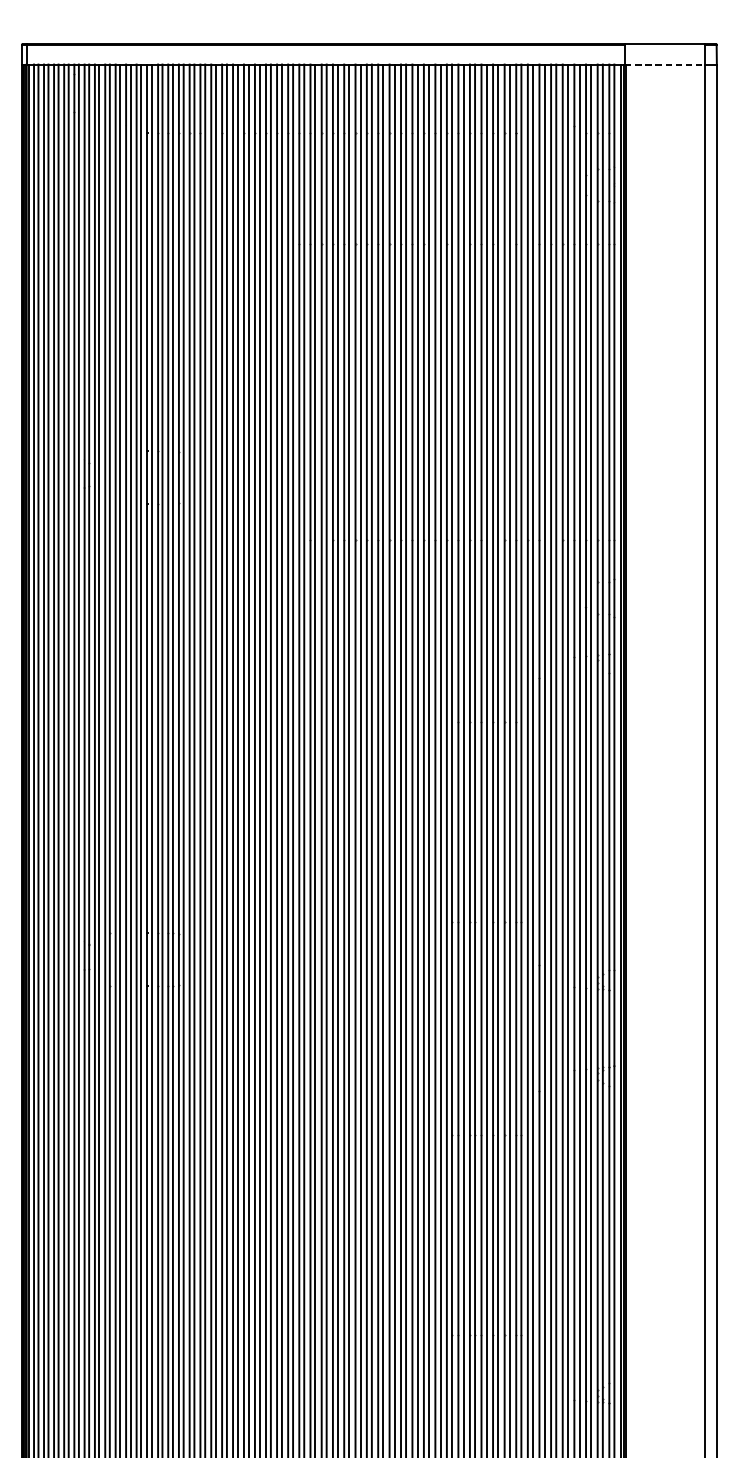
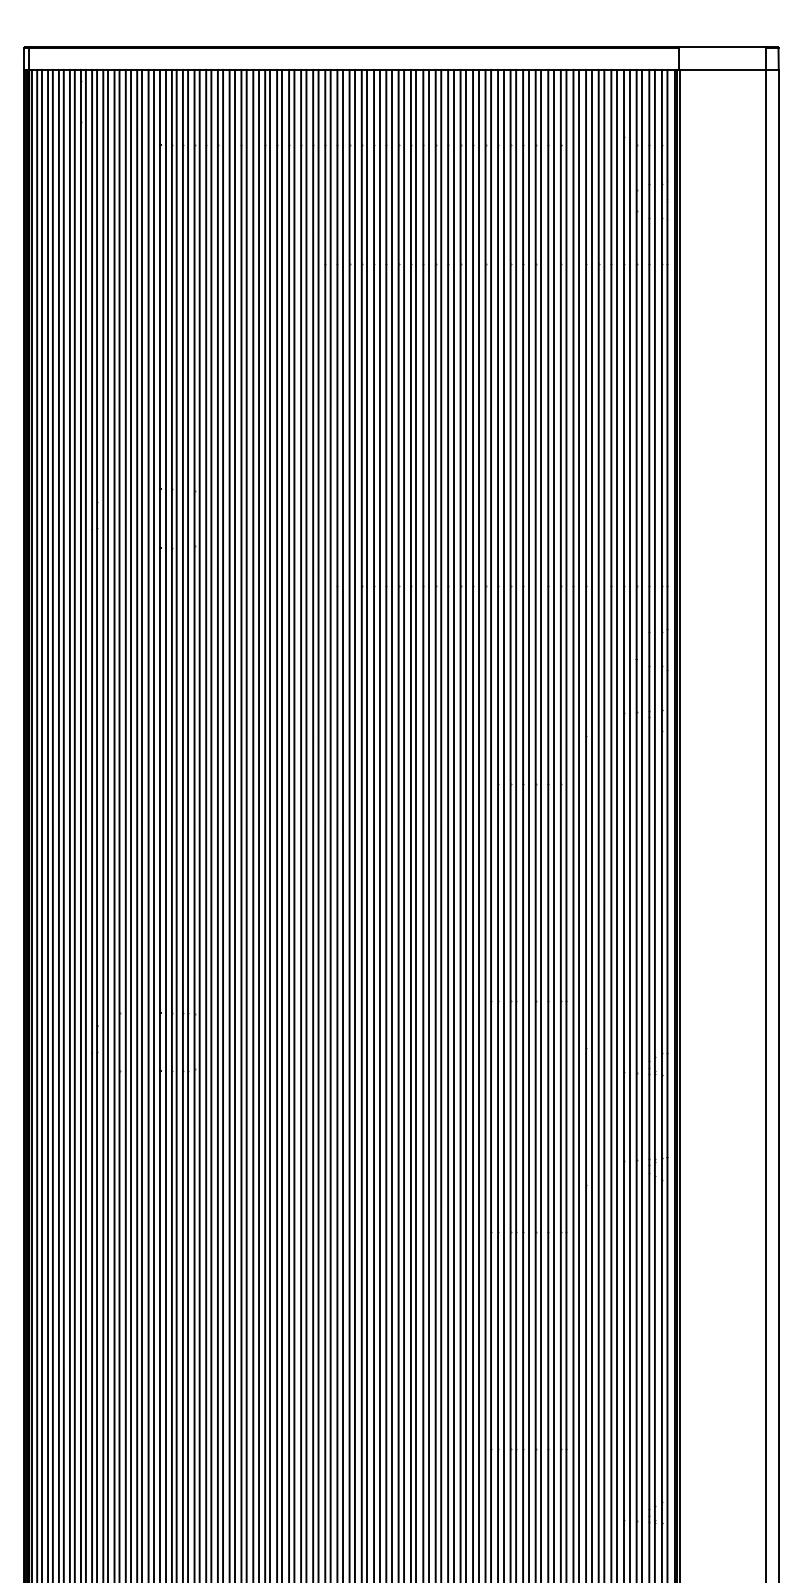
line: (665, 64) -> (722, 69), dashed -> solid

